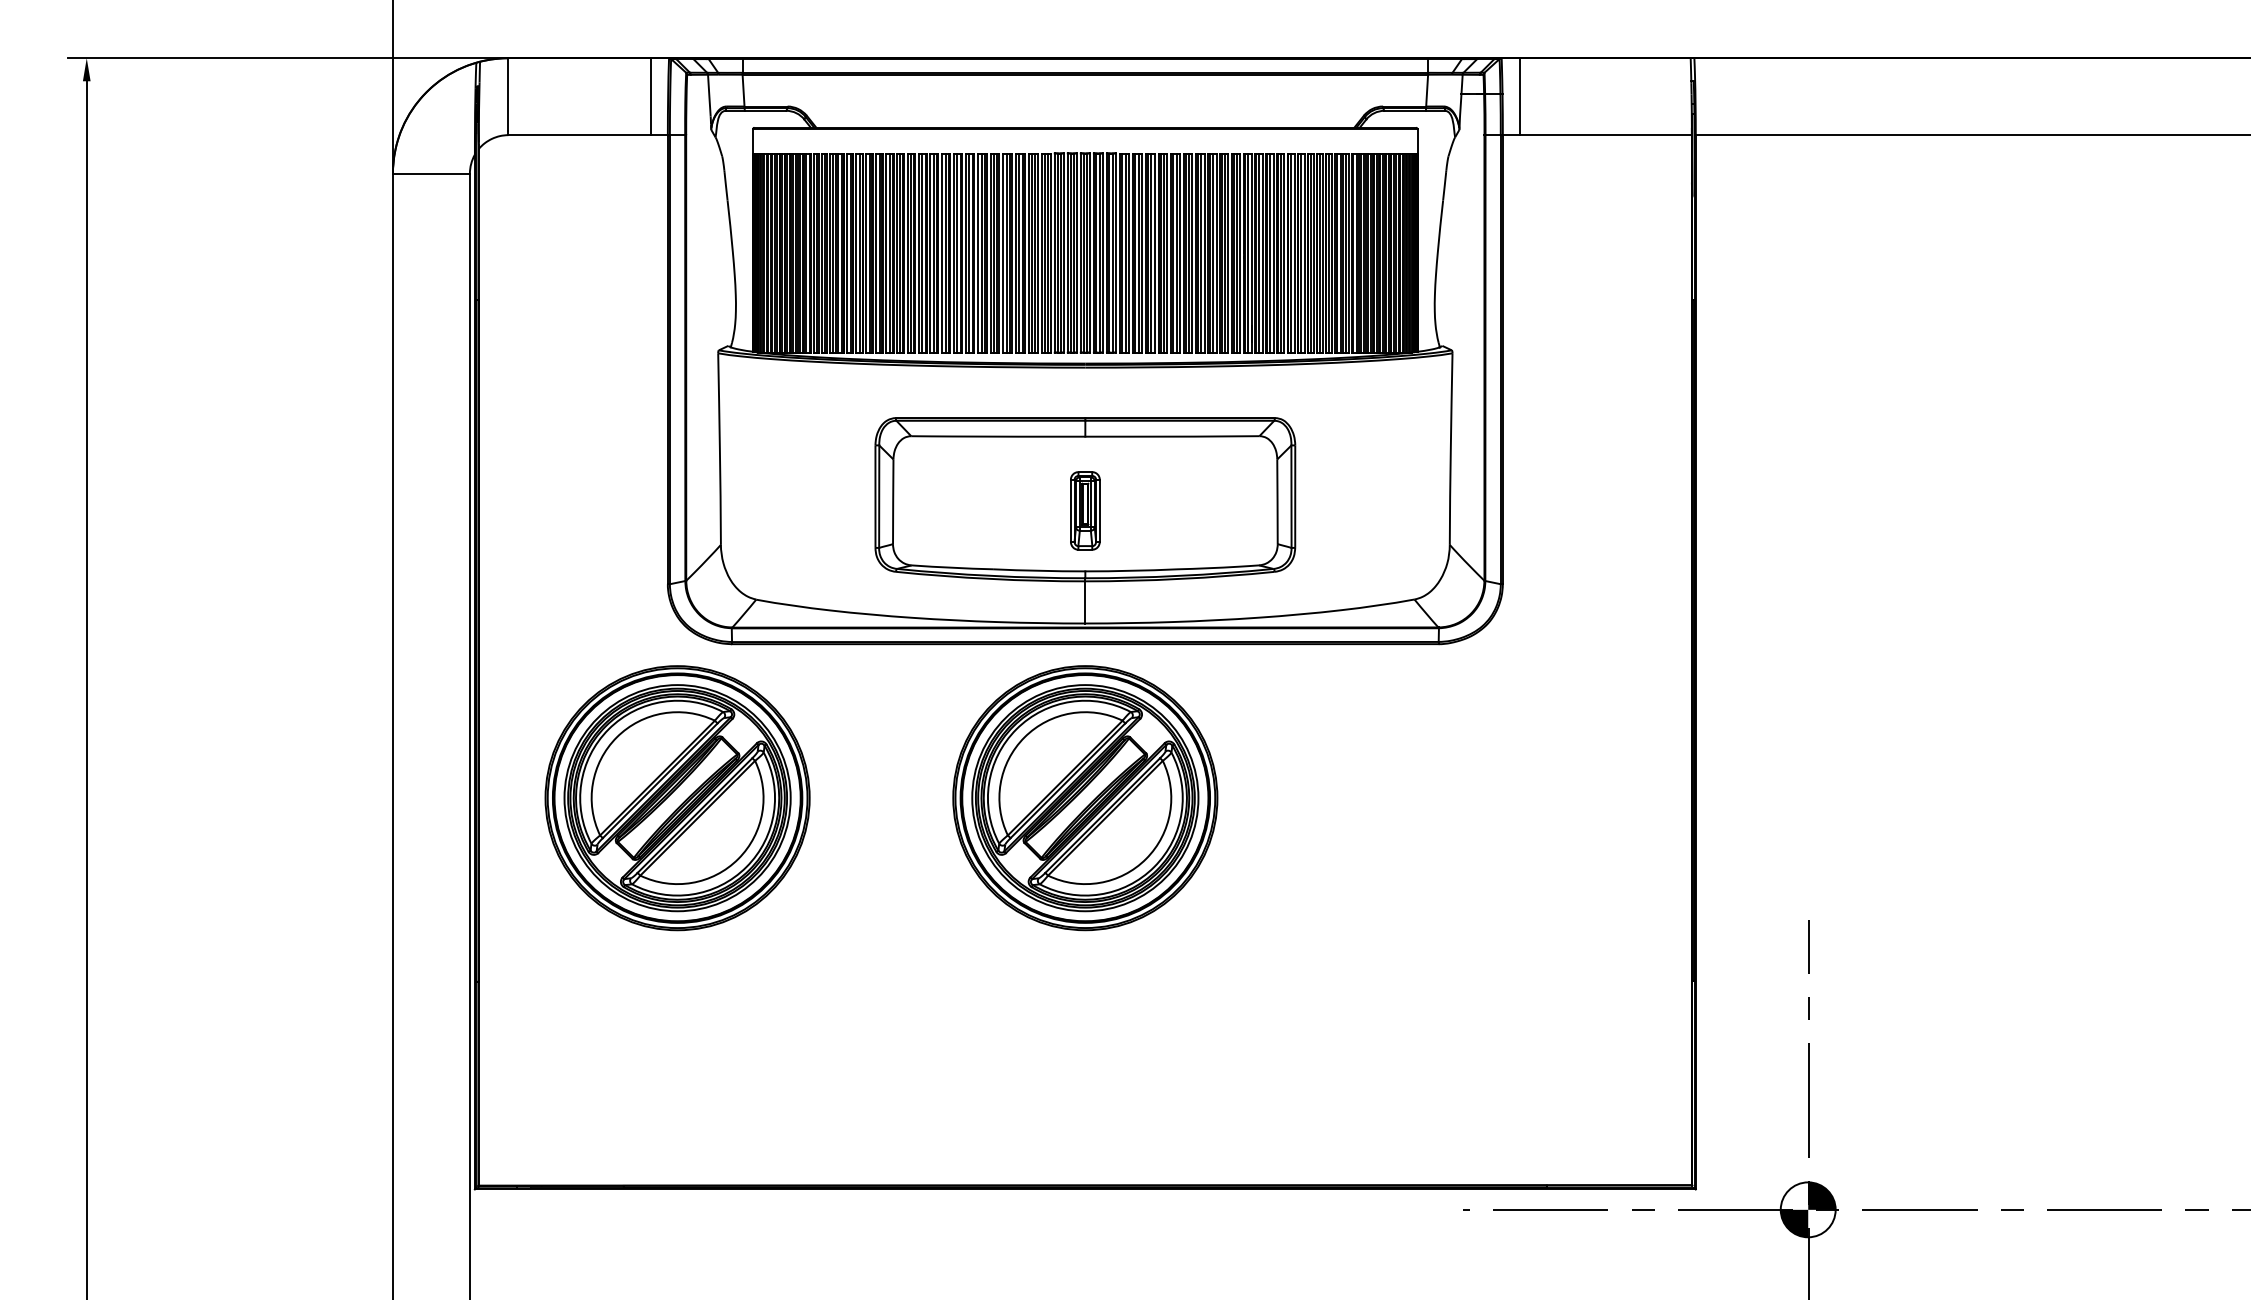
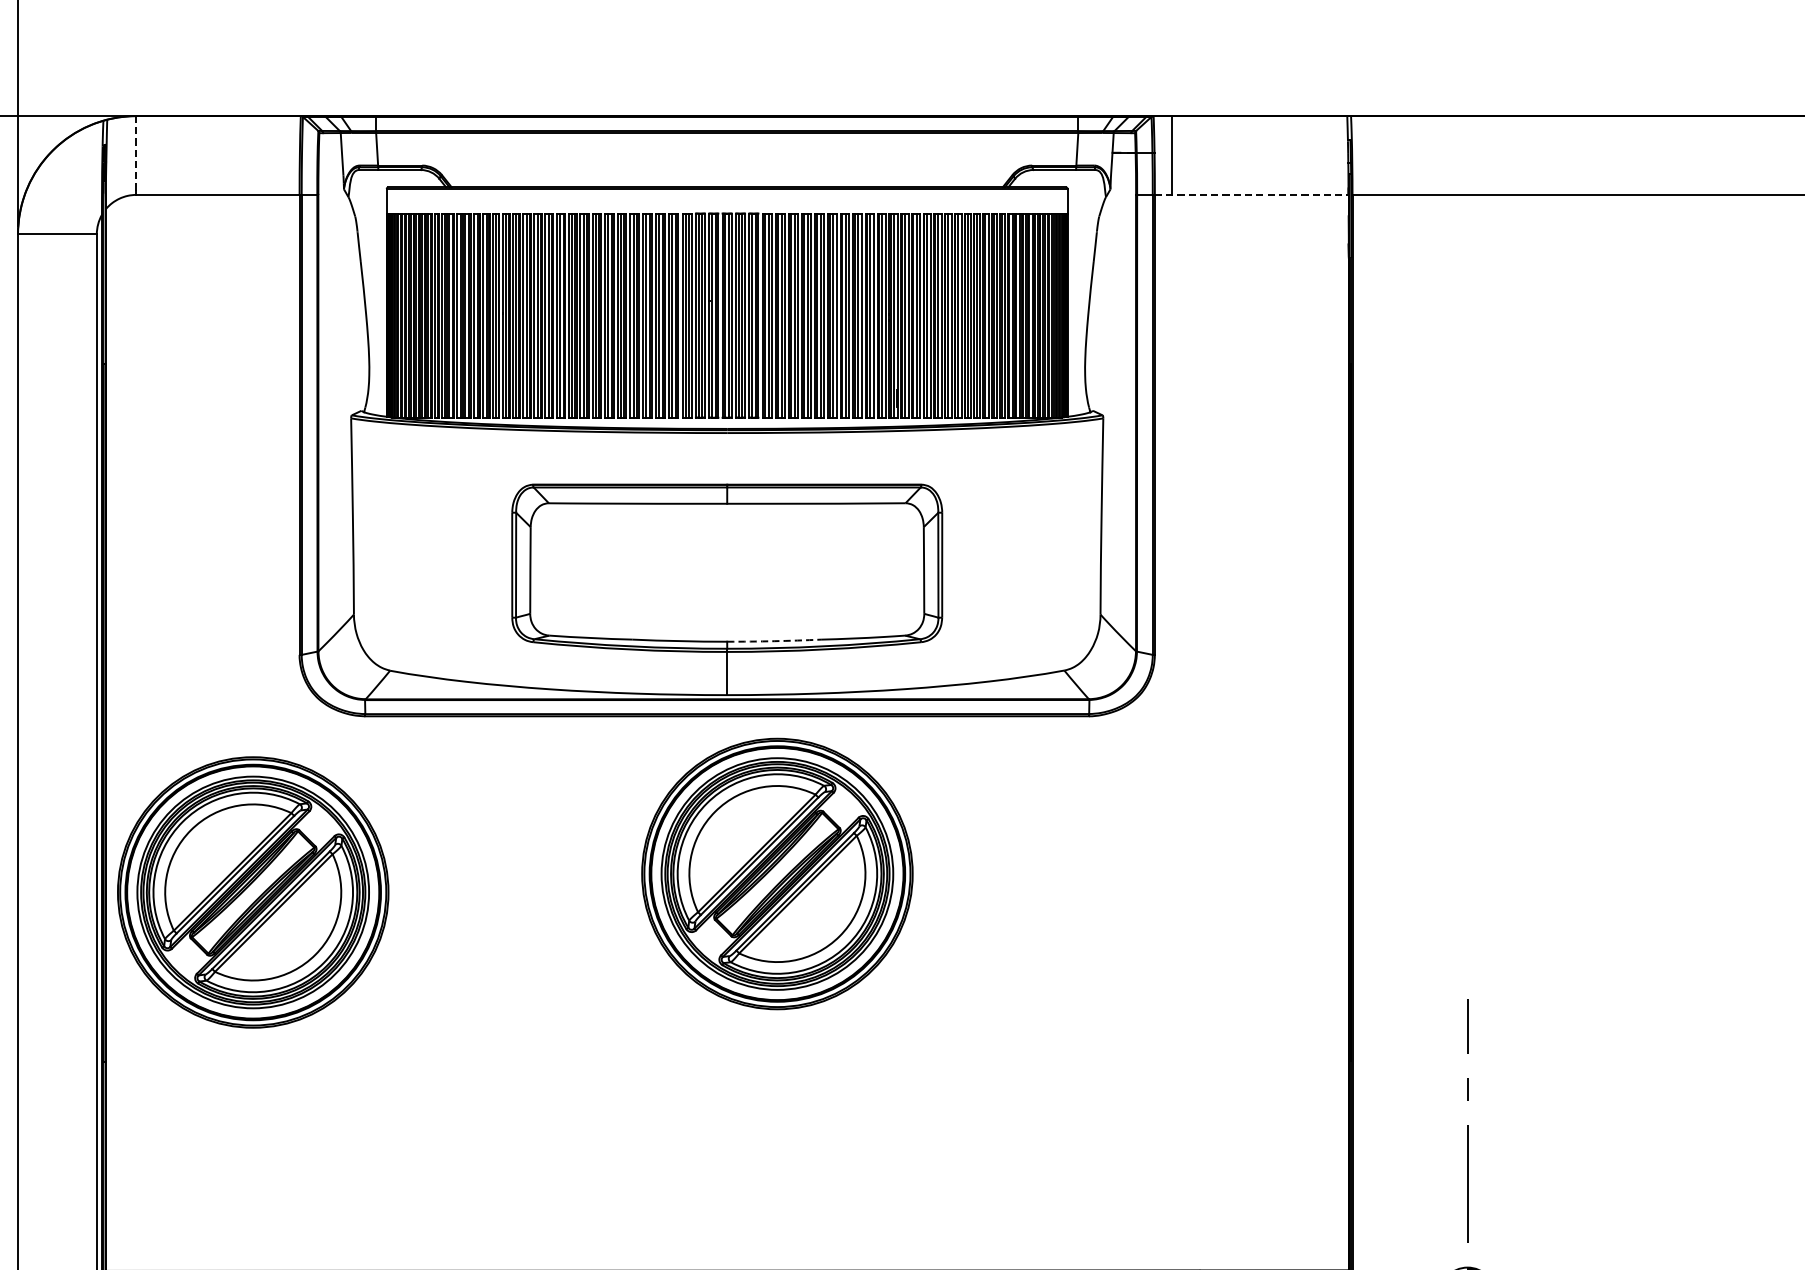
line: (508, 94) -> (136, 153), solid -> dashed
line: (650, 96) -> (281, 155), removed
line: (1597, 135) -> (1251, 195), solid -> dashed
part: (1085, 510) -> (727, 579), removed
arc: (1131, 570) -> (774, 640), solid -> dashed
part: (677, 798) -> (253, 892), moved
part: (1085, 798) -> (777, 874), moved

